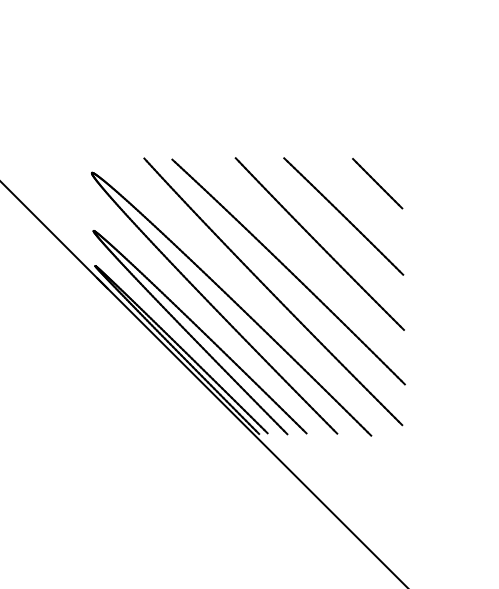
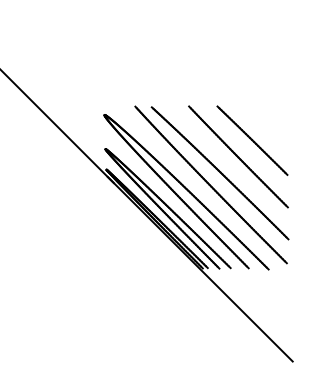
line: (377, 183) -> (272, 121), removed

